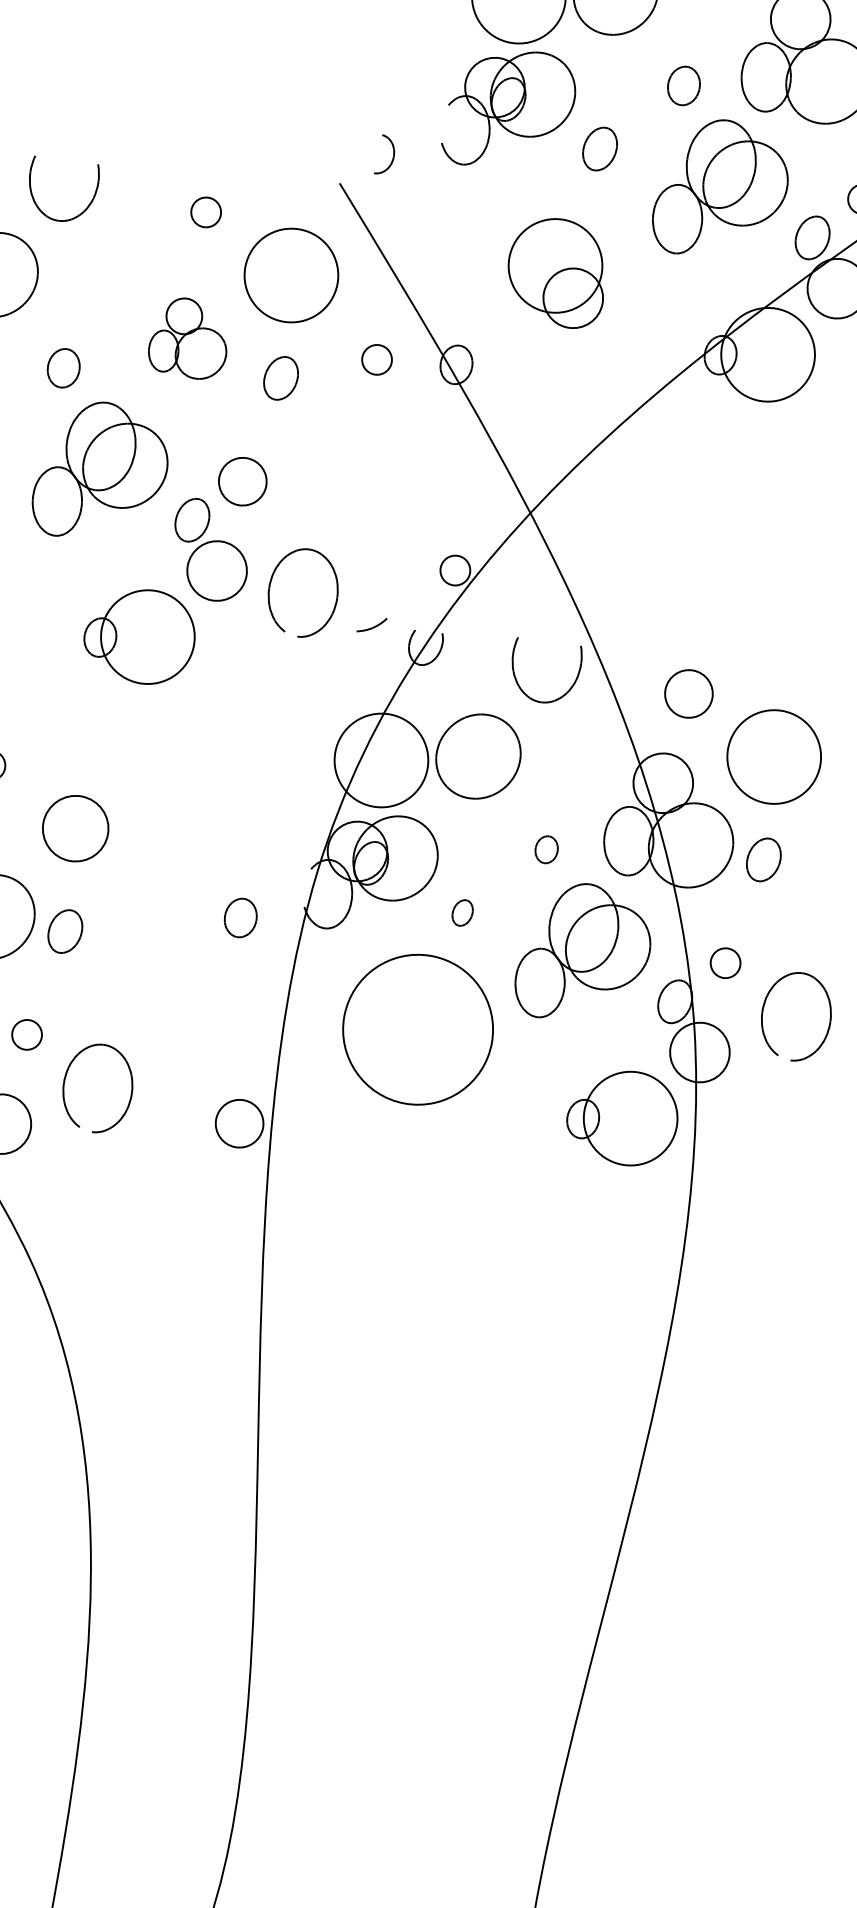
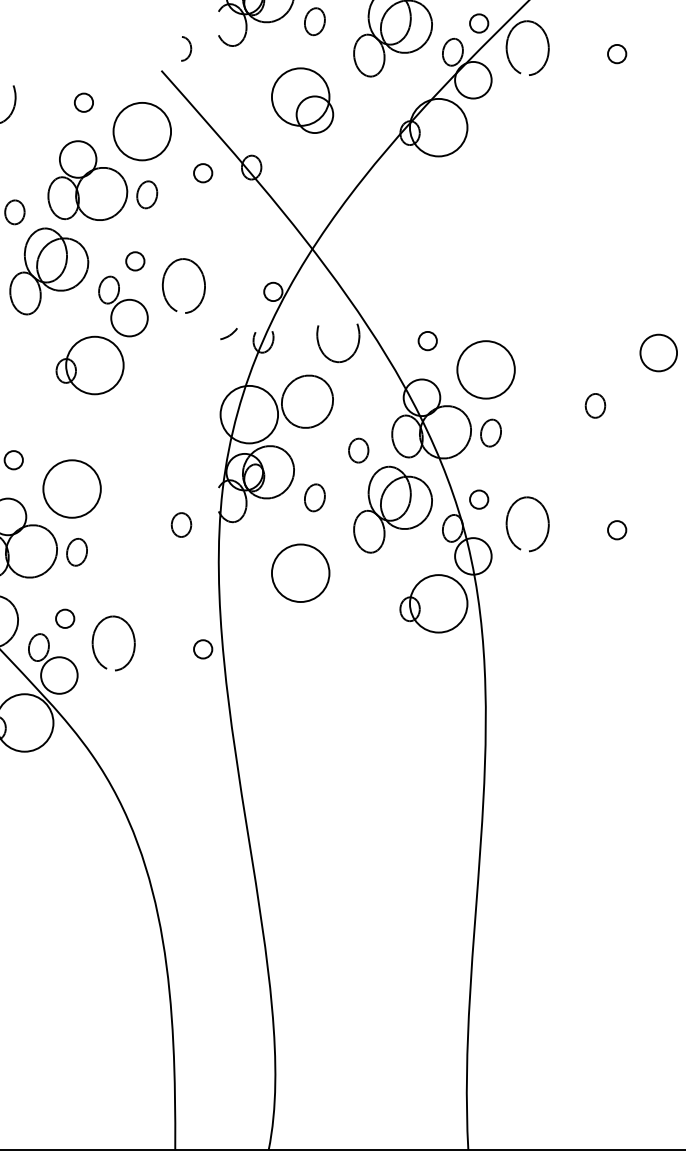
part: (189, 338) -> (87, 180), size x1.67
circle: (243, 481) -> (135, 261), size x0.62
part: (273, 578) -> (164, 280), moved
circle: (688, 692) -> (427, 340), size x0.62
circle: (74, 827) -> (71, 488), size x1.43
part: (546, 849) -> (358, 450), size x1.43
part: (462, 912) -> (314, 497), size x1.67
circle: (417, 1030) -> (300, 573), size x0.62
circle: (240, 1124) -> (203, 649), size x0.62

